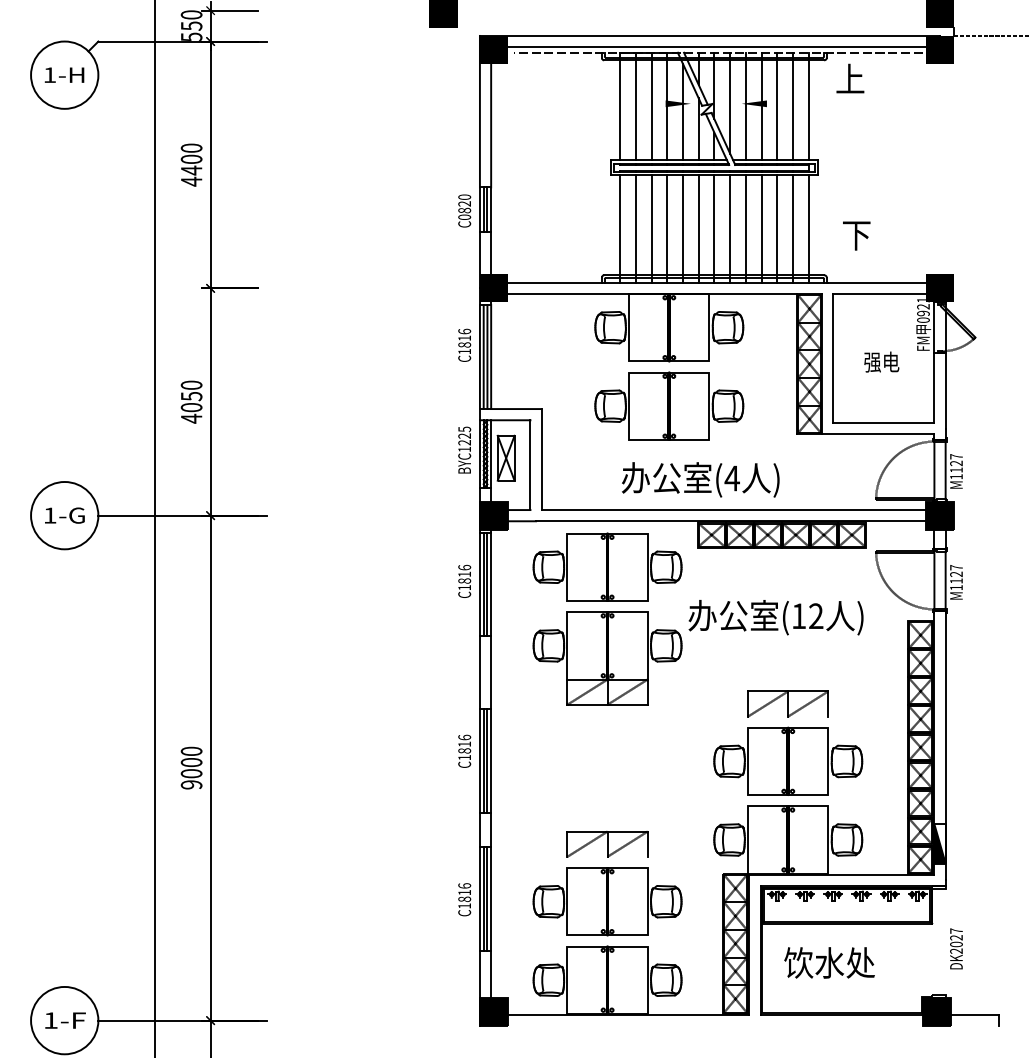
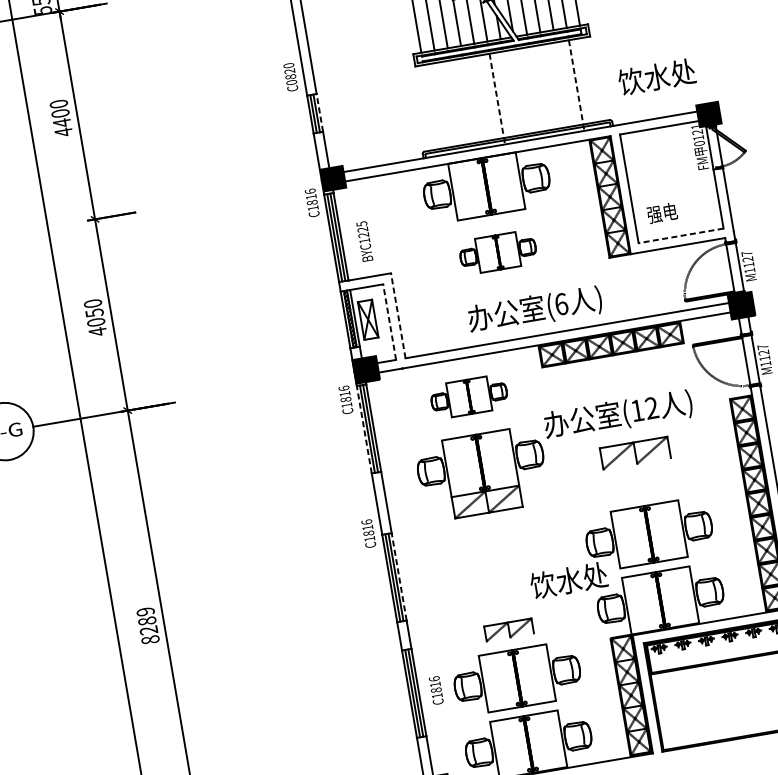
line: (491, 209) -> (320, 112), solid -> dashed
text: (464, 210) -> (290, 76), moved
line: (620, 228) -> (431, 110), removed
line: (635, 228) -> (444, 107), removed
line: (651, 228) -> (457, 105), removed
line: (667, 228) -> (470, 103), removed
line: (683, 228) -> (484, 100), removed
line: (698, 228) -> (497, 98), solid -> dashed
line: (714, 228) -> (510, 96), removed
line: (730, 228) -> (523, 94), removed
line: (745, 228) -> (536, 92), removed
line: (761, 228) -> (550, 89), removed
line: (777, 228) -> (563, 87), removed
line: (793, 228) -> (577, 85), solid -> dashed
line: (808, 228) -> (589, 82), removed
text: (887, 234) -> (656, 76), 下 -> 饮水处
text: (923, 313) -> (698, 137), 0921 -> 0121
text: (464, 344) -> (312, 202), moved
text: (881, 361) -> (662, 212), moved
part: (669, 405) -> (498, 251), size x0.6
line: (883, 423) -> (680, 236), solid -> dashed
text: (464, 449) -> (364, 240), moved
line: (541, 459) -> (398, 315), solid -> dashed
line: (530, 465) -> (389, 322), solid -> dashed
text: (731, 478) -> (560, 304), (4 -> (6
part: (607, 566) -> (469, 396), size x0.6
text: (464, 580) -> (345, 399), moved
line: (479, 584) -> (363, 429), solid -> dashed
part: (787, 703) -> (634, 452), moved
text: (464, 750) -> (368, 533), moved
line: (491, 761) -> (399, 577), solid -> dashed
text: (191, 767) -> (147, 625), 9000 -> 8289
part: (607, 843) -> (508, 629), size x0.7
text: (464, 899) -> (436, 690), moved
text: (829, 962) -> (568, 580), moved

